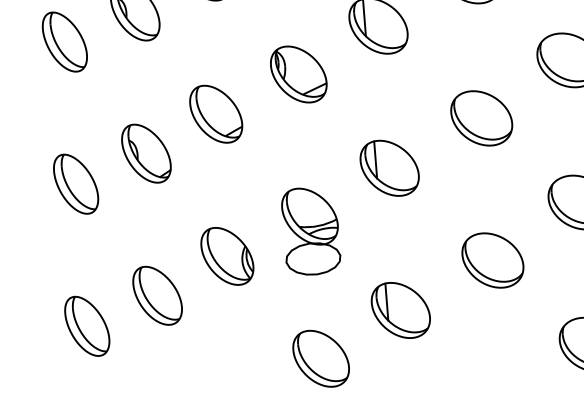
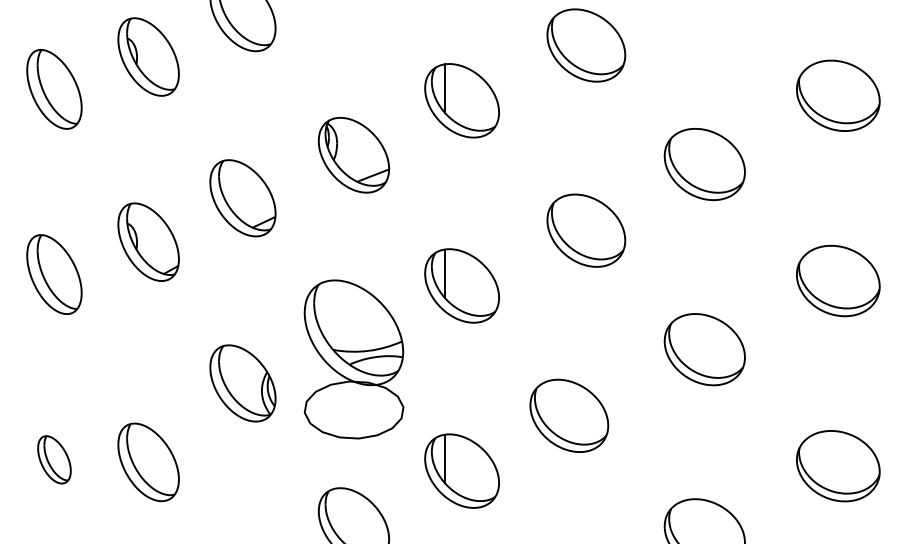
part: (310, 231) -> (353, 359), size x1.4
part: (493, 260) -> (569, 415), moved
part: (157, 295) -> (148, 462), moved
part: (87, 326) -> (54, 459), size x0.6

